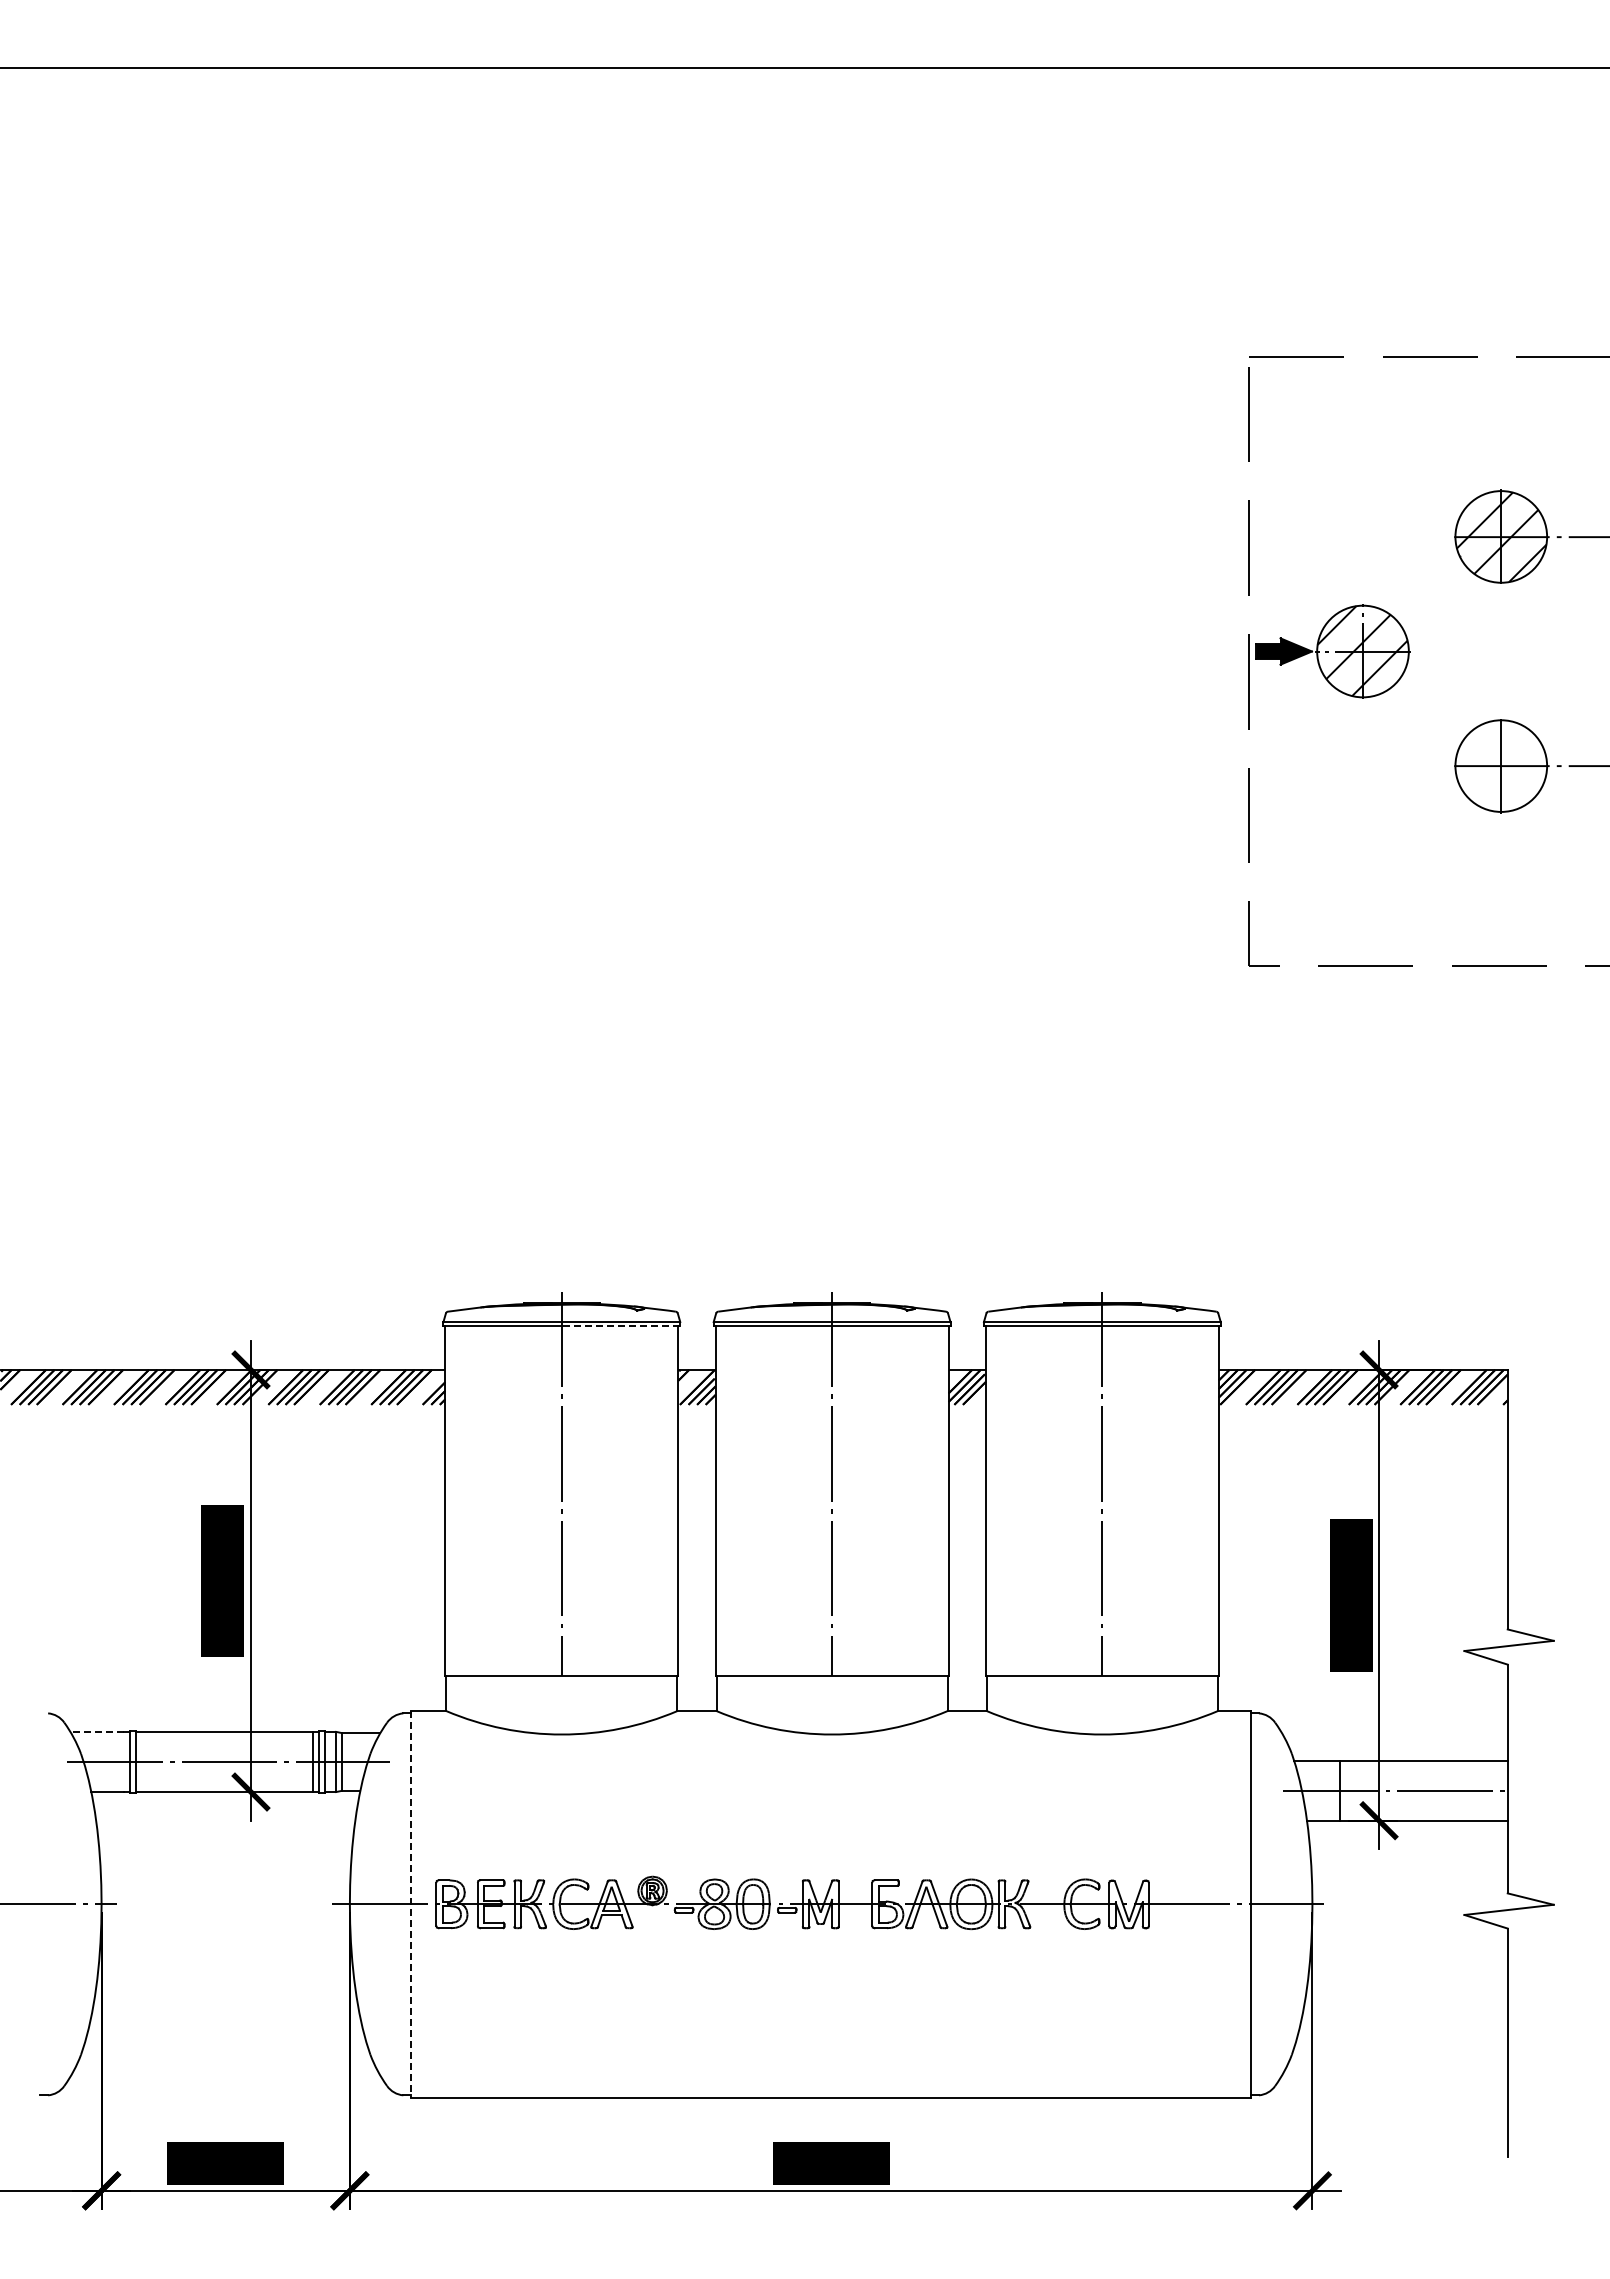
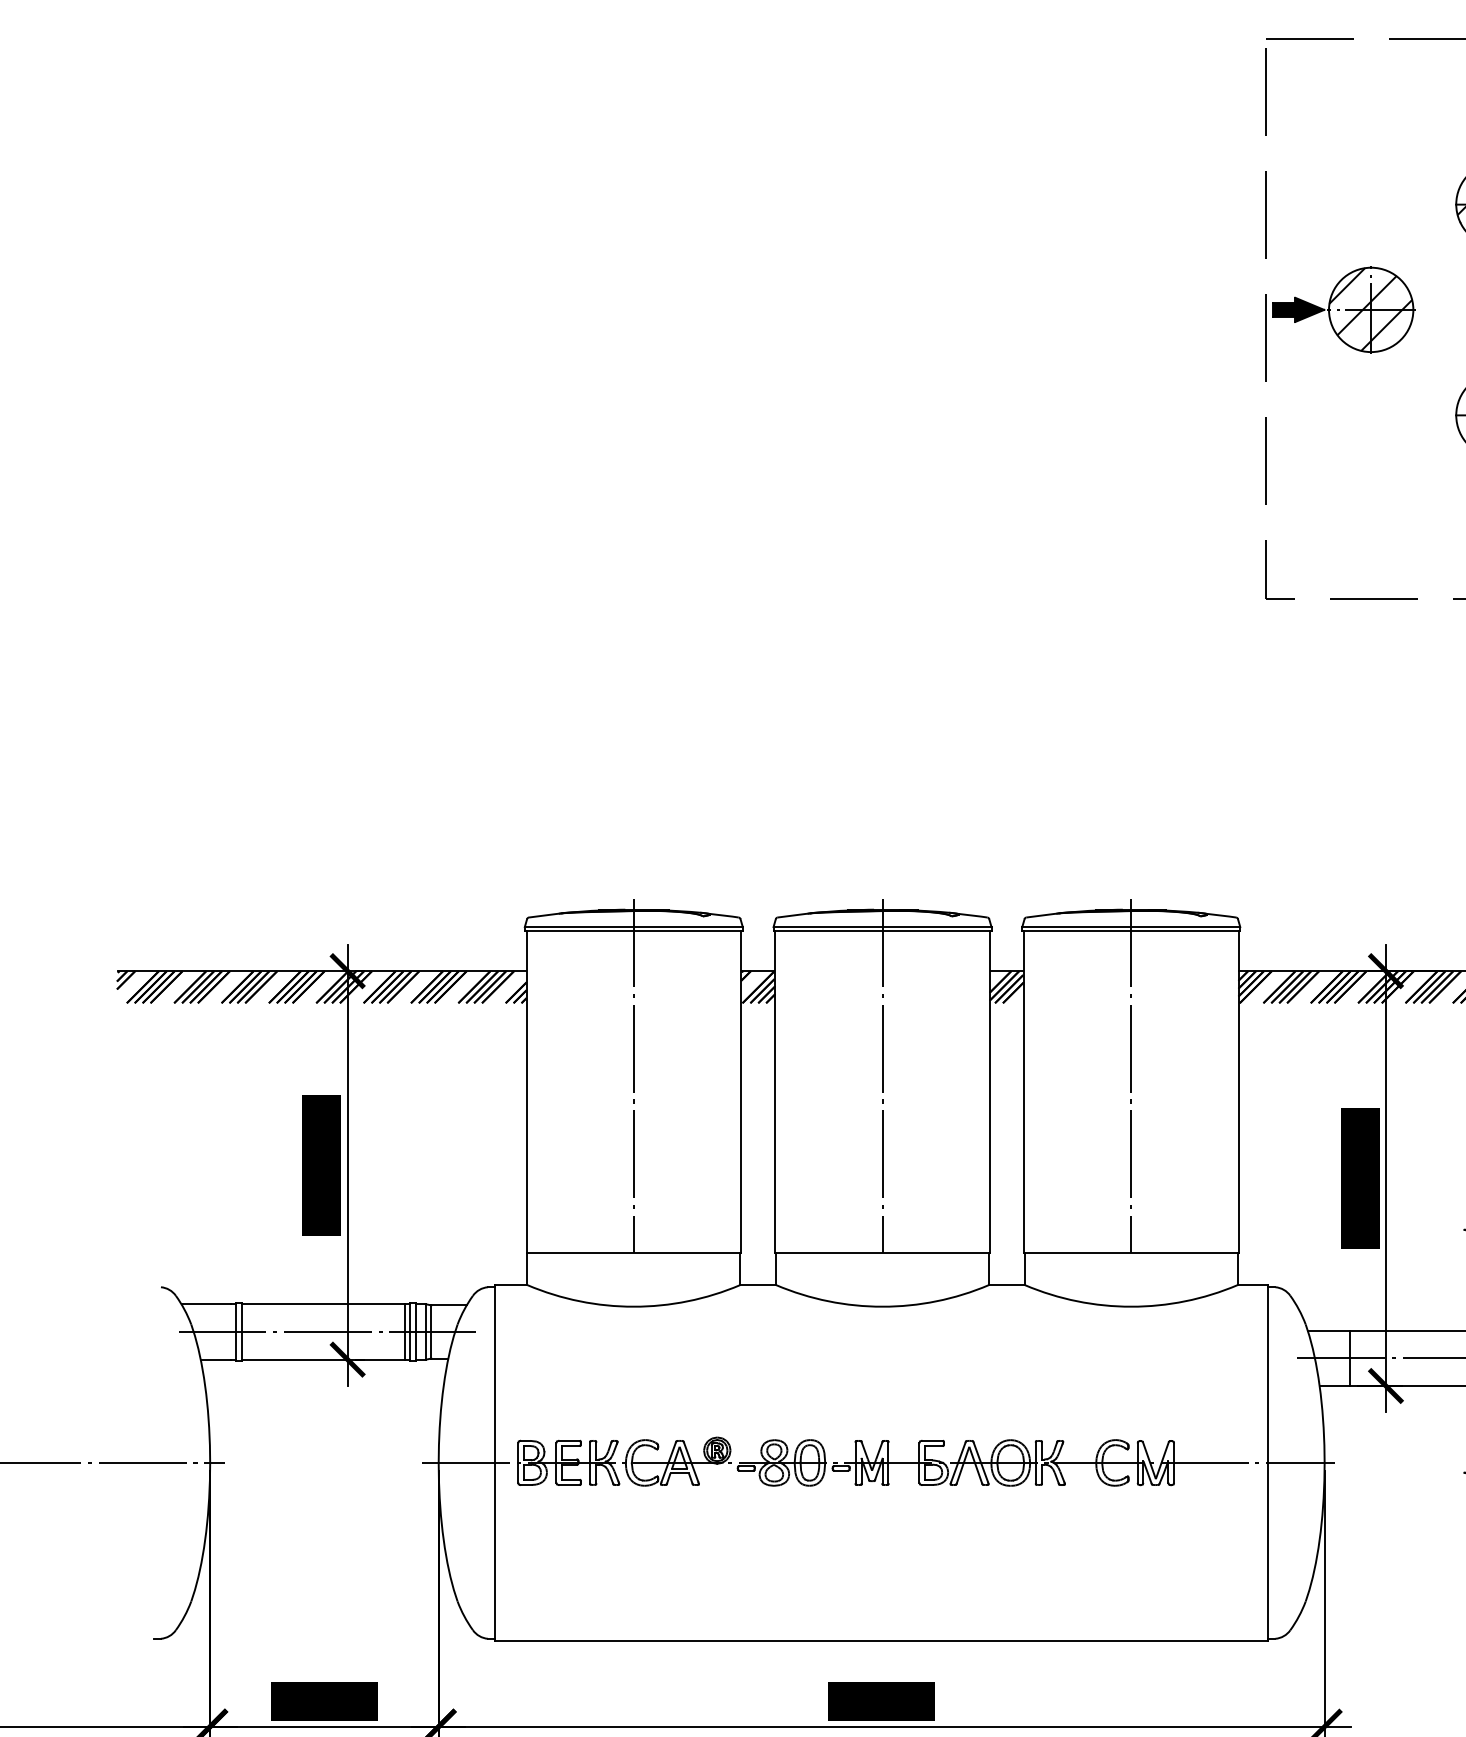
line: (620, 1326) -> (687, 931), dashed -> solid
line: (97, 1731) -> (206, 1303), dashed -> solid
line: (410, 1904) -> (494, 1463), dashed -> solid

